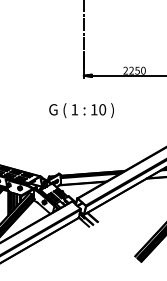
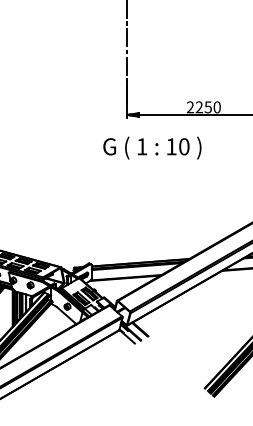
text: (81, 110) -> (152, 147), moved

